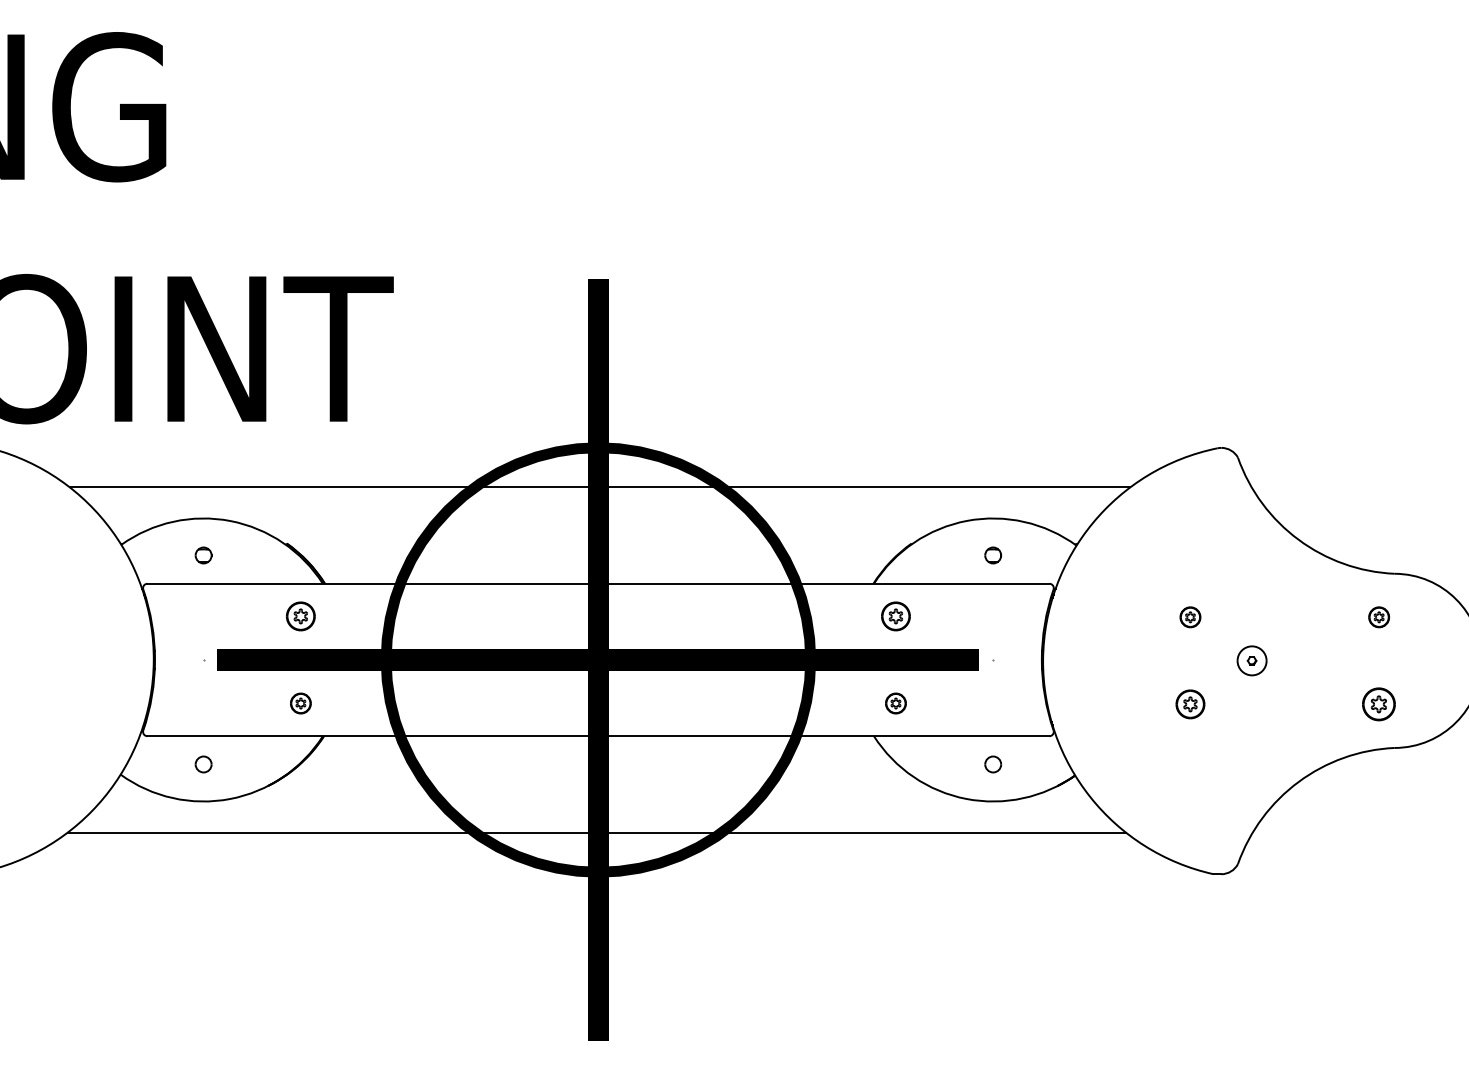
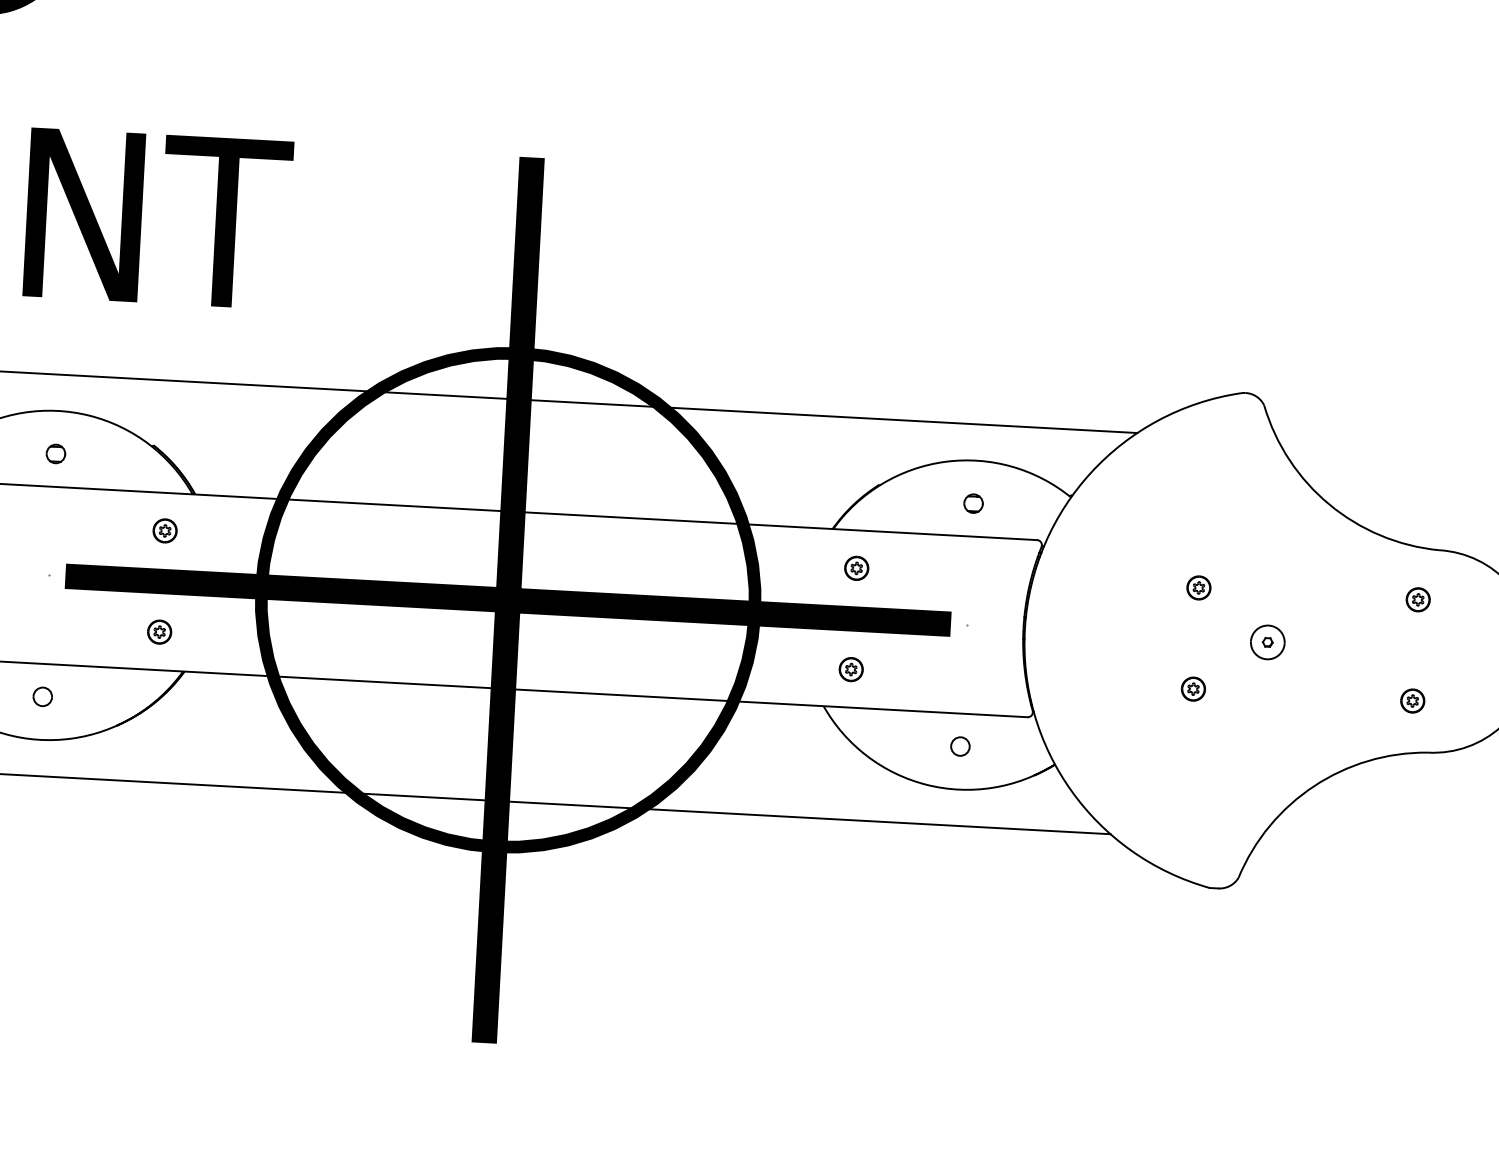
part: (300, 616) -> (164, 530), size x0.71
part: (895, 616) -> (856, 568), size x0.71
part: (1190, 704) -> (1193, 689), size x0.71
part: (1379, 704) -> (1413, 701), size x0.62

